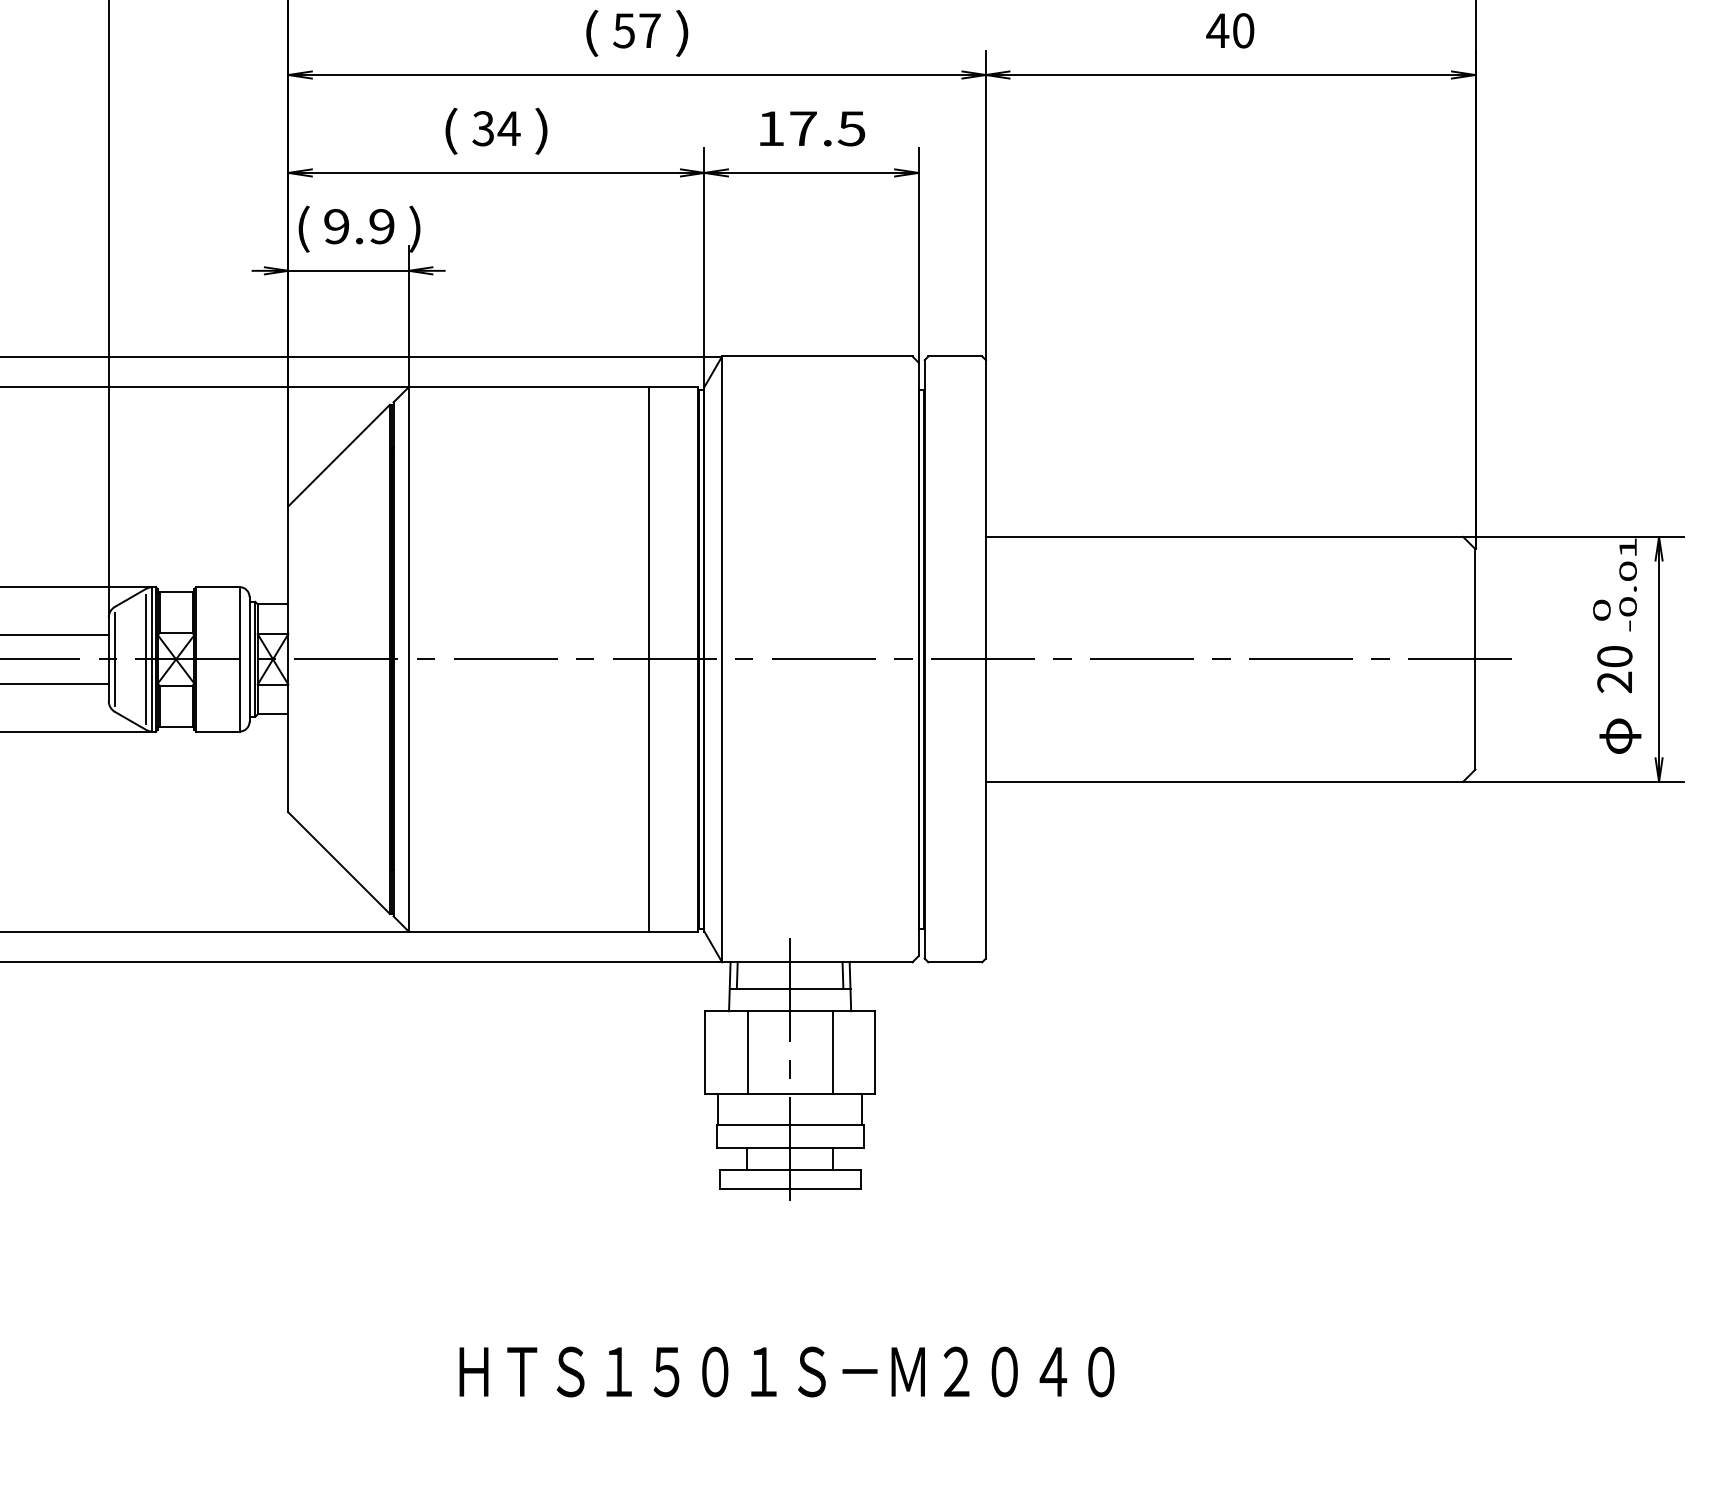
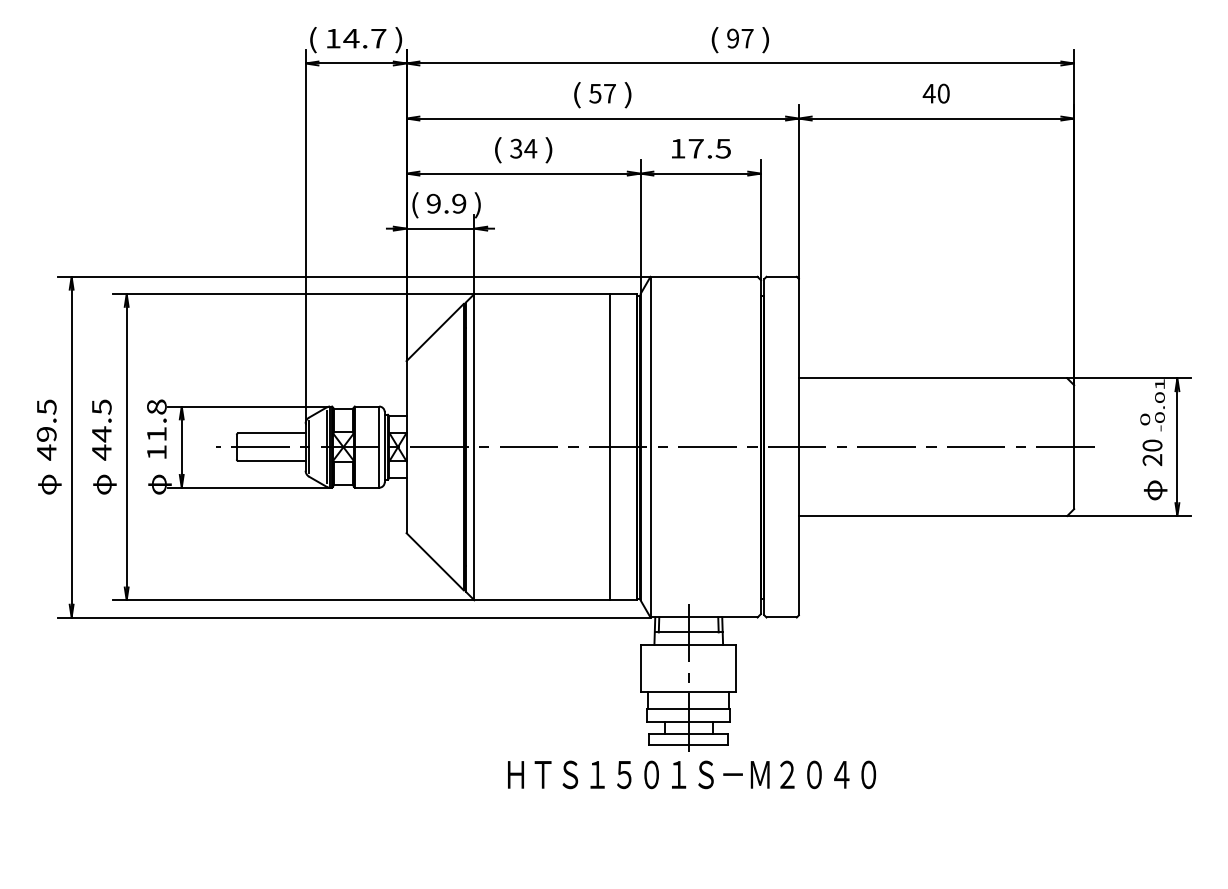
line: (746, 1052) -> (664, 668), removed
line: (832, 1052) -> (712, 668), removed
text: (786, 1371) -> (691, 774), moved

